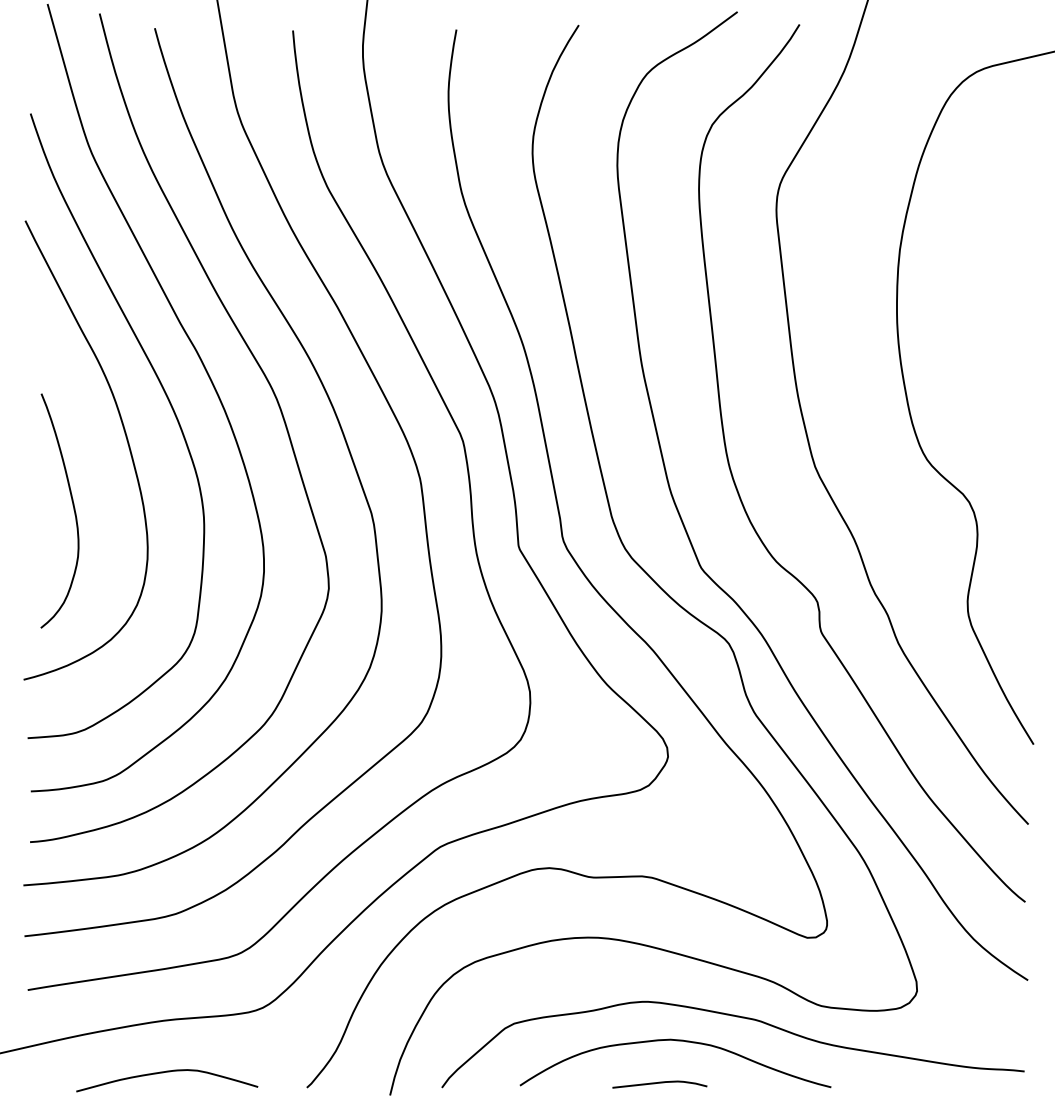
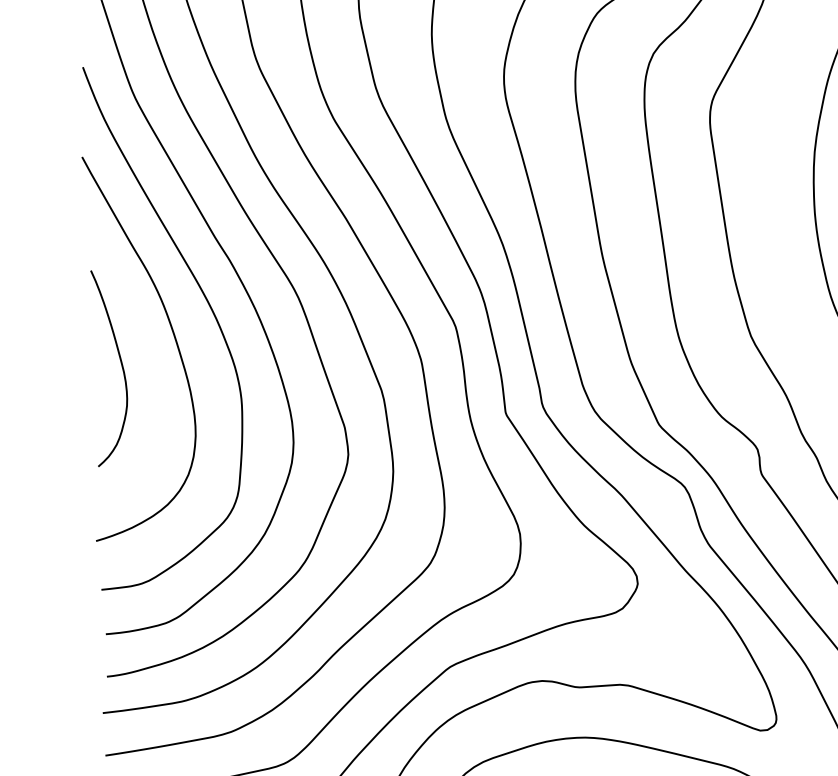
curve: (72, 505) -> (120, 363), moved

